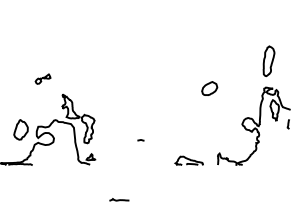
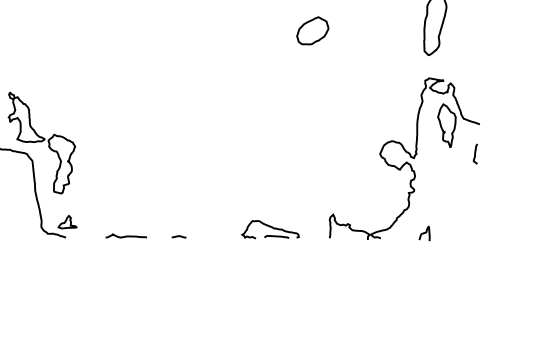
part: (209, 88) -> (312, 30), moved
curve: (140, 140) -> (178, 237), moved
curve: (263, 162) -> (423, 233), added
line: (119, 199) -> (126, 235), moved

